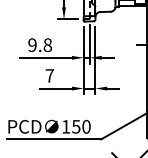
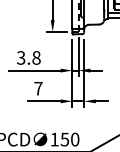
text: (32, 44) -> (21, 57), 9.8 -> 3.8

